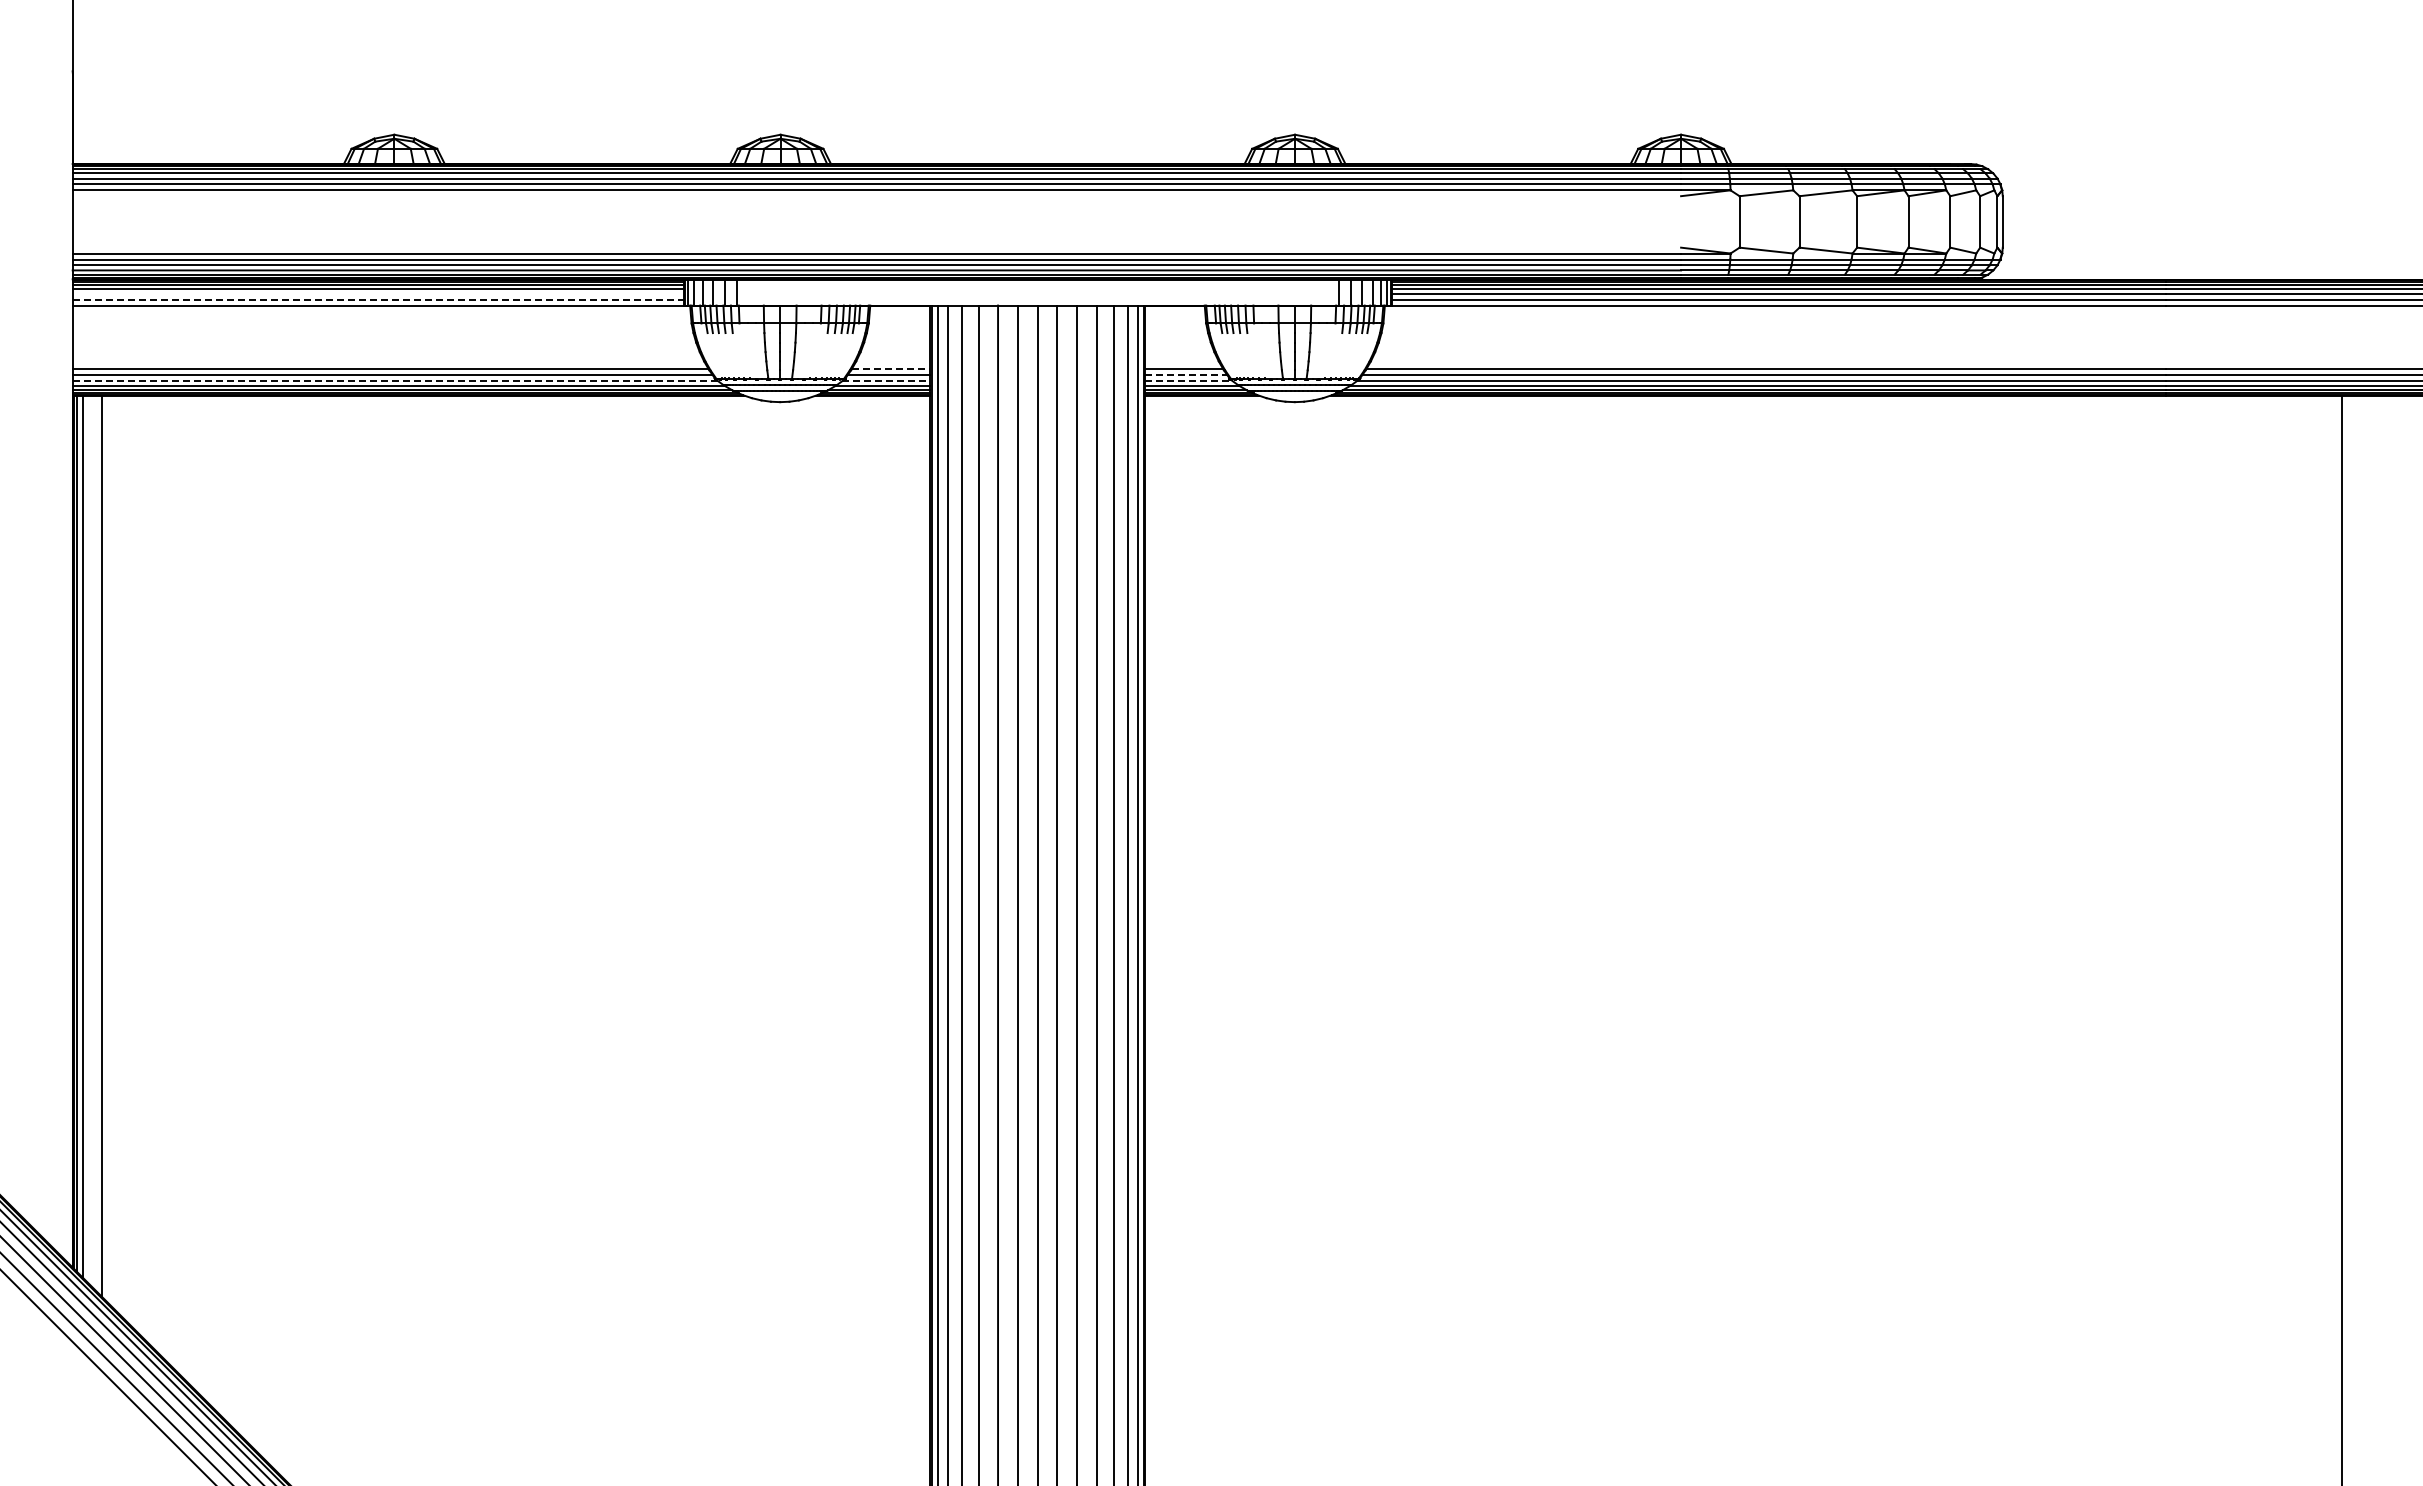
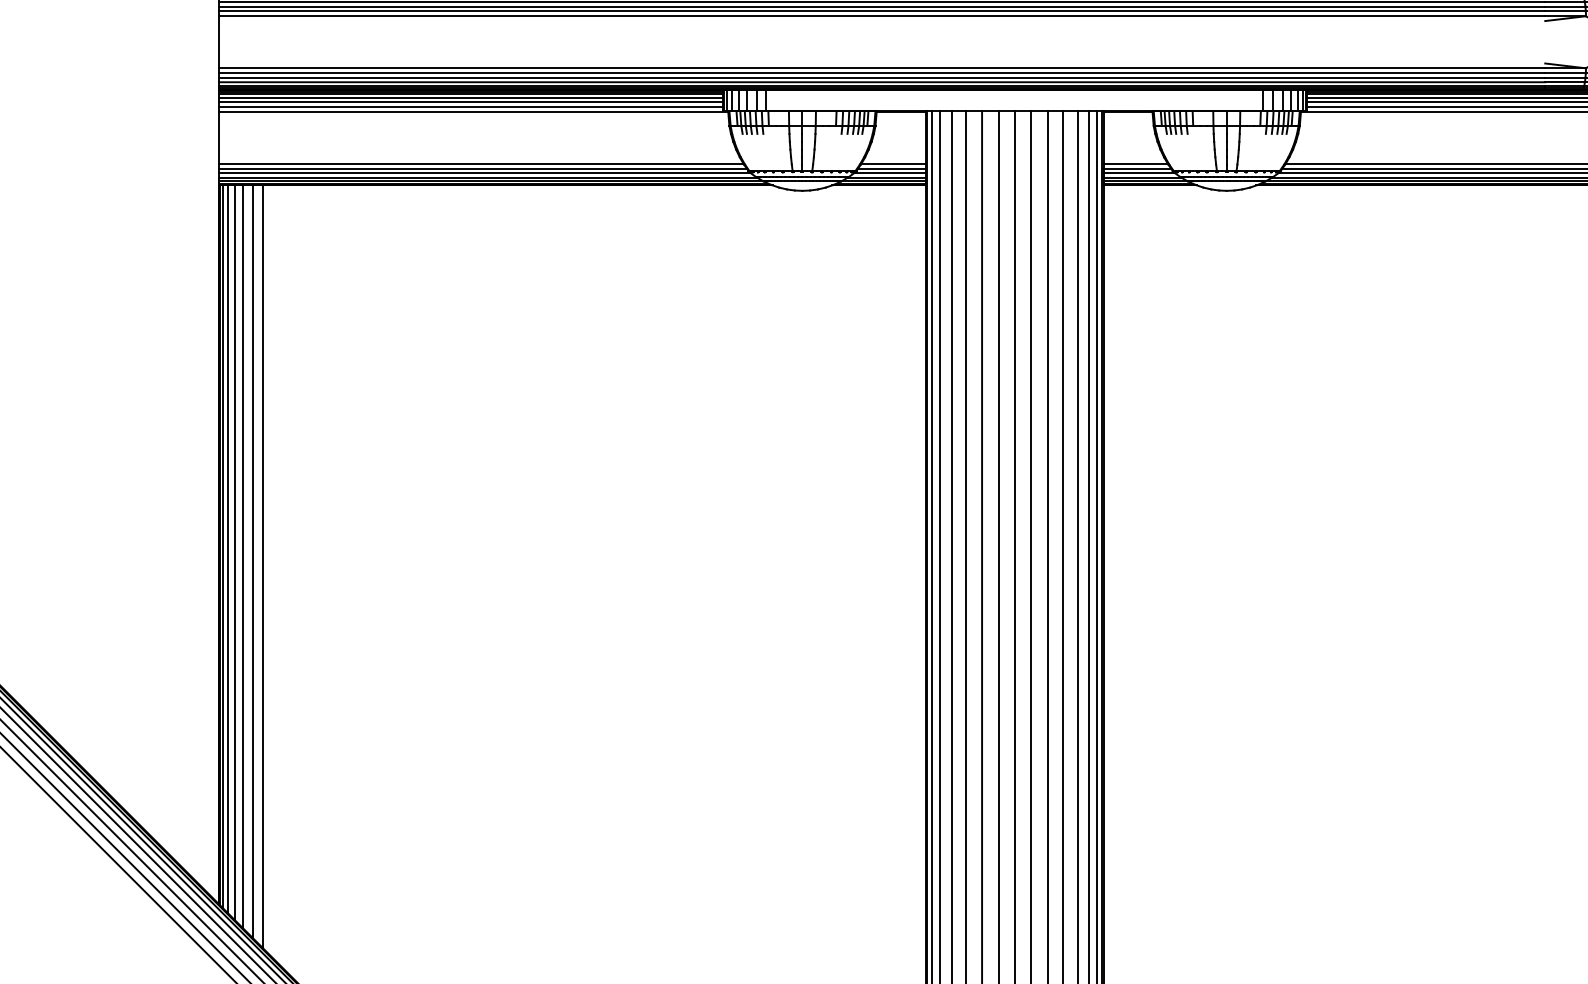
line: (377, 294) -> (470, 102), added
line: (378, 300) -> (471, 107), dashed -> solid
line: (891, 369) -> (894, 163), dashed -> solid
line: (1186, 375) -> (1137, 168), dashed -> solid
line: (395, 381) -> (485, 173), dashed -> solid
line: (886, 381) -> (890, 173), dashed -> solid
line: (1189, 381) -> (1139, 173), dashed -> solid
line: (91, 840) -> (234, 552), added
line: (113, 851) -> (252, 561), added
line: (125, 857) -> (262, 566), added

